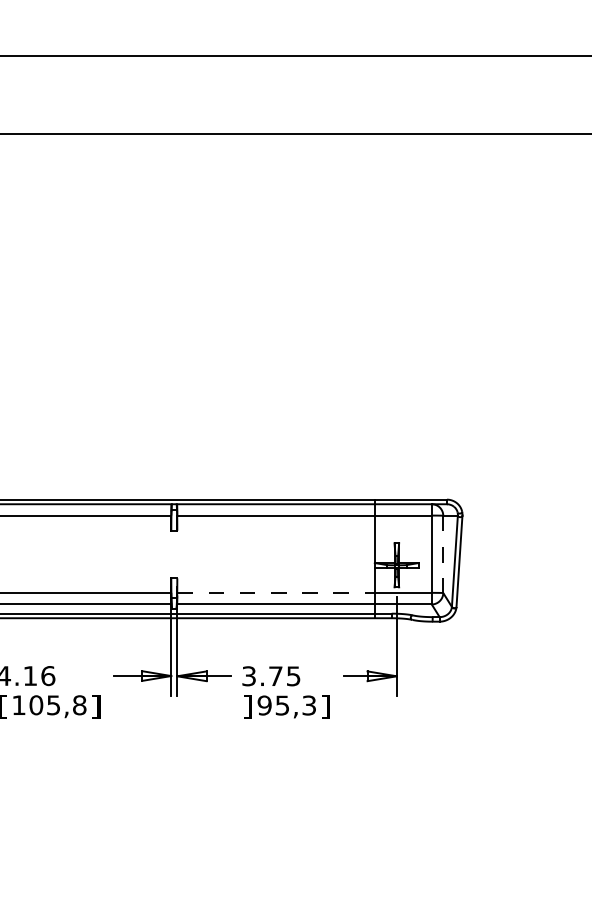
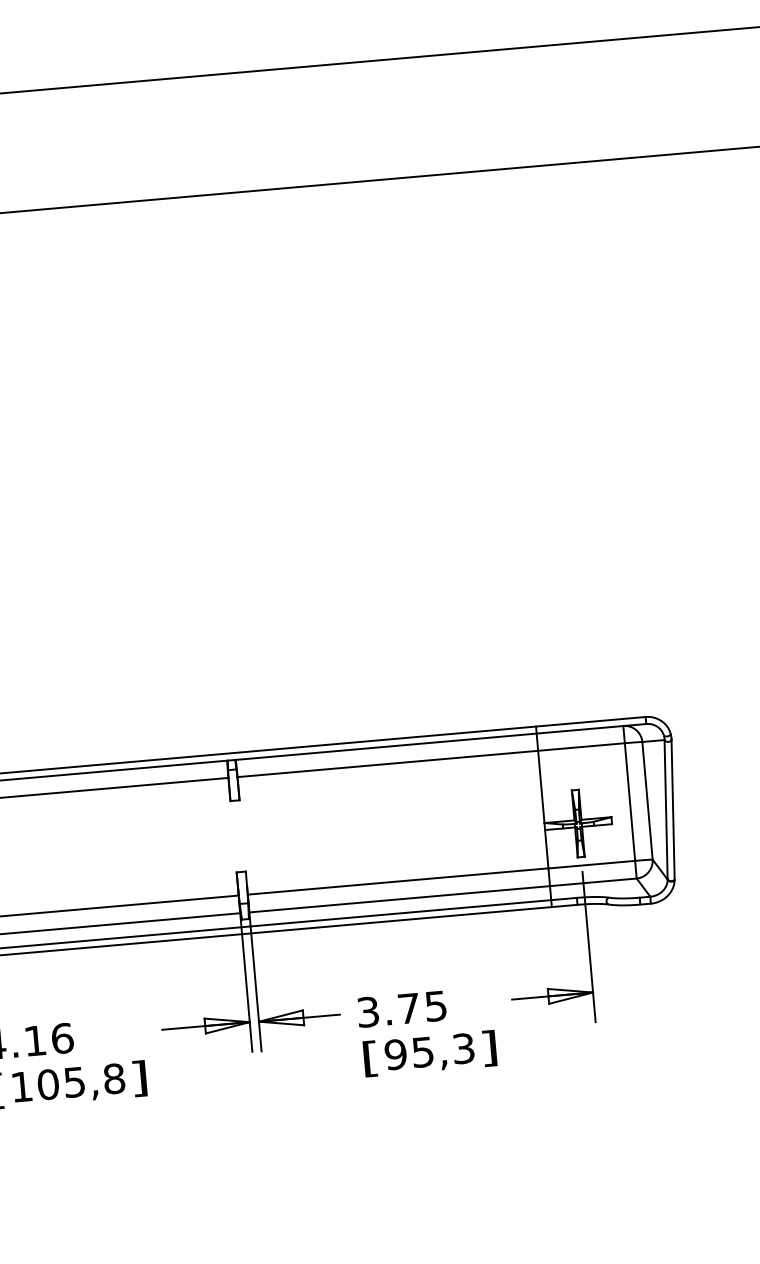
line: (443, 554) -> (647, 800), dashed -> solid
line: (276, 592) -> (398, 880), dashed -> solid
text: (247, 706) -> (369, 1058), ] -> [

